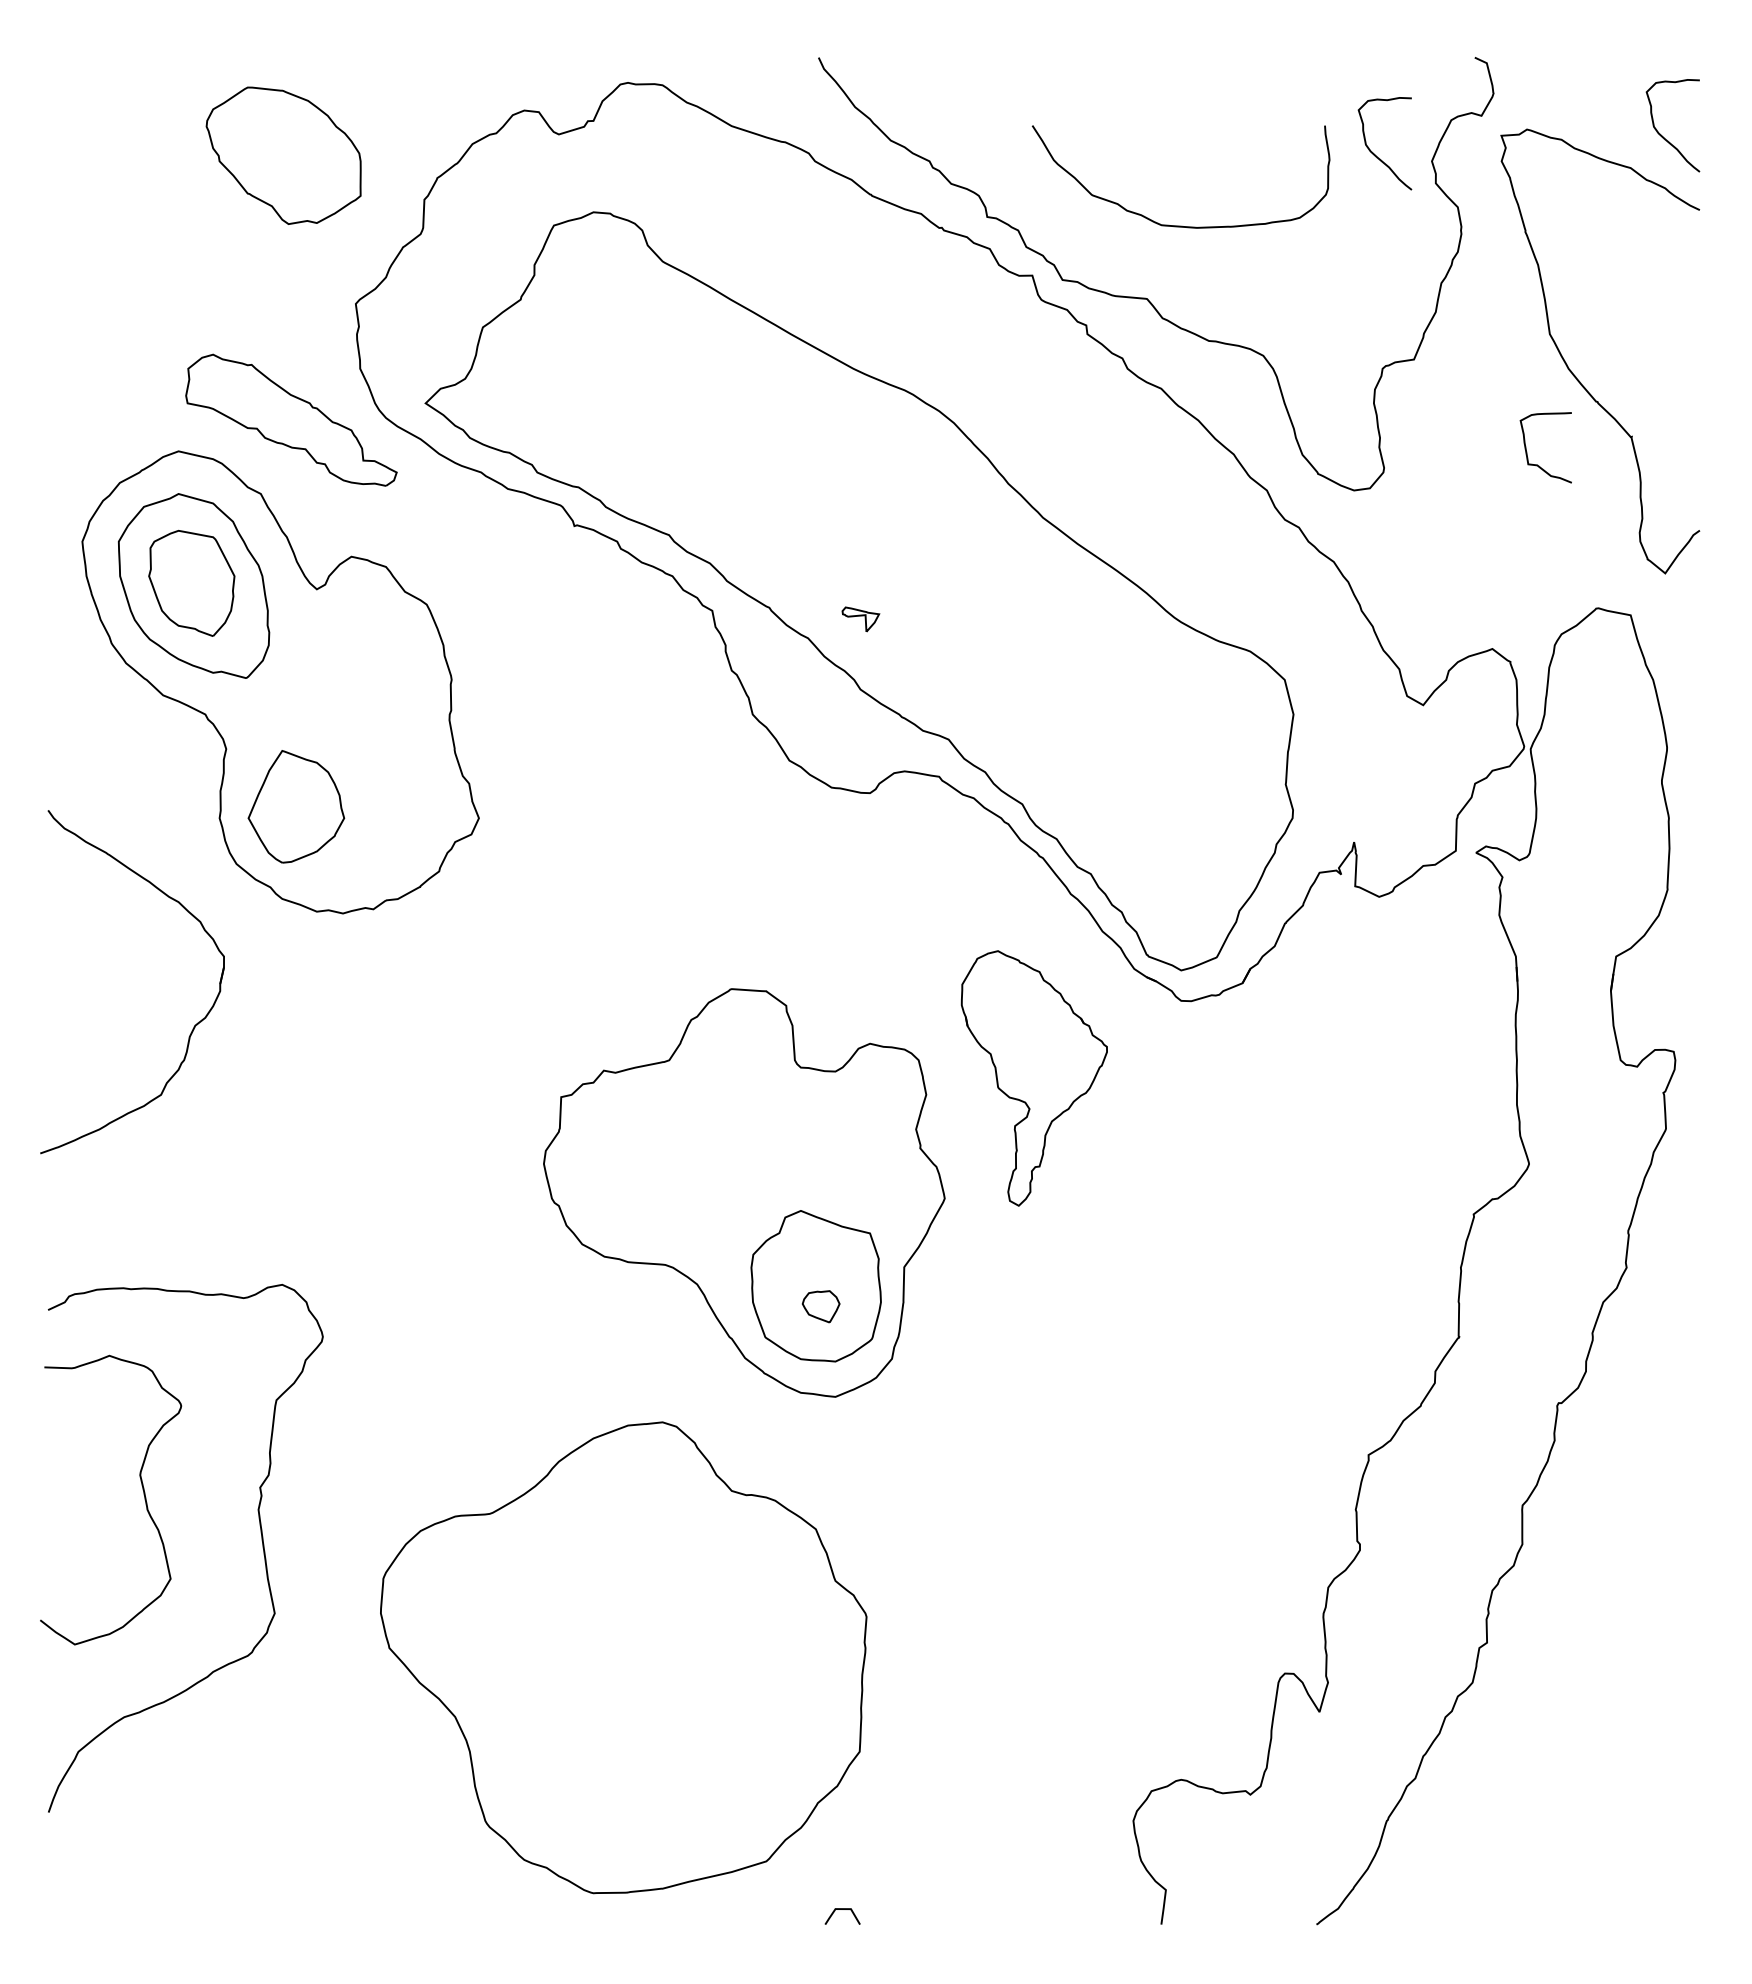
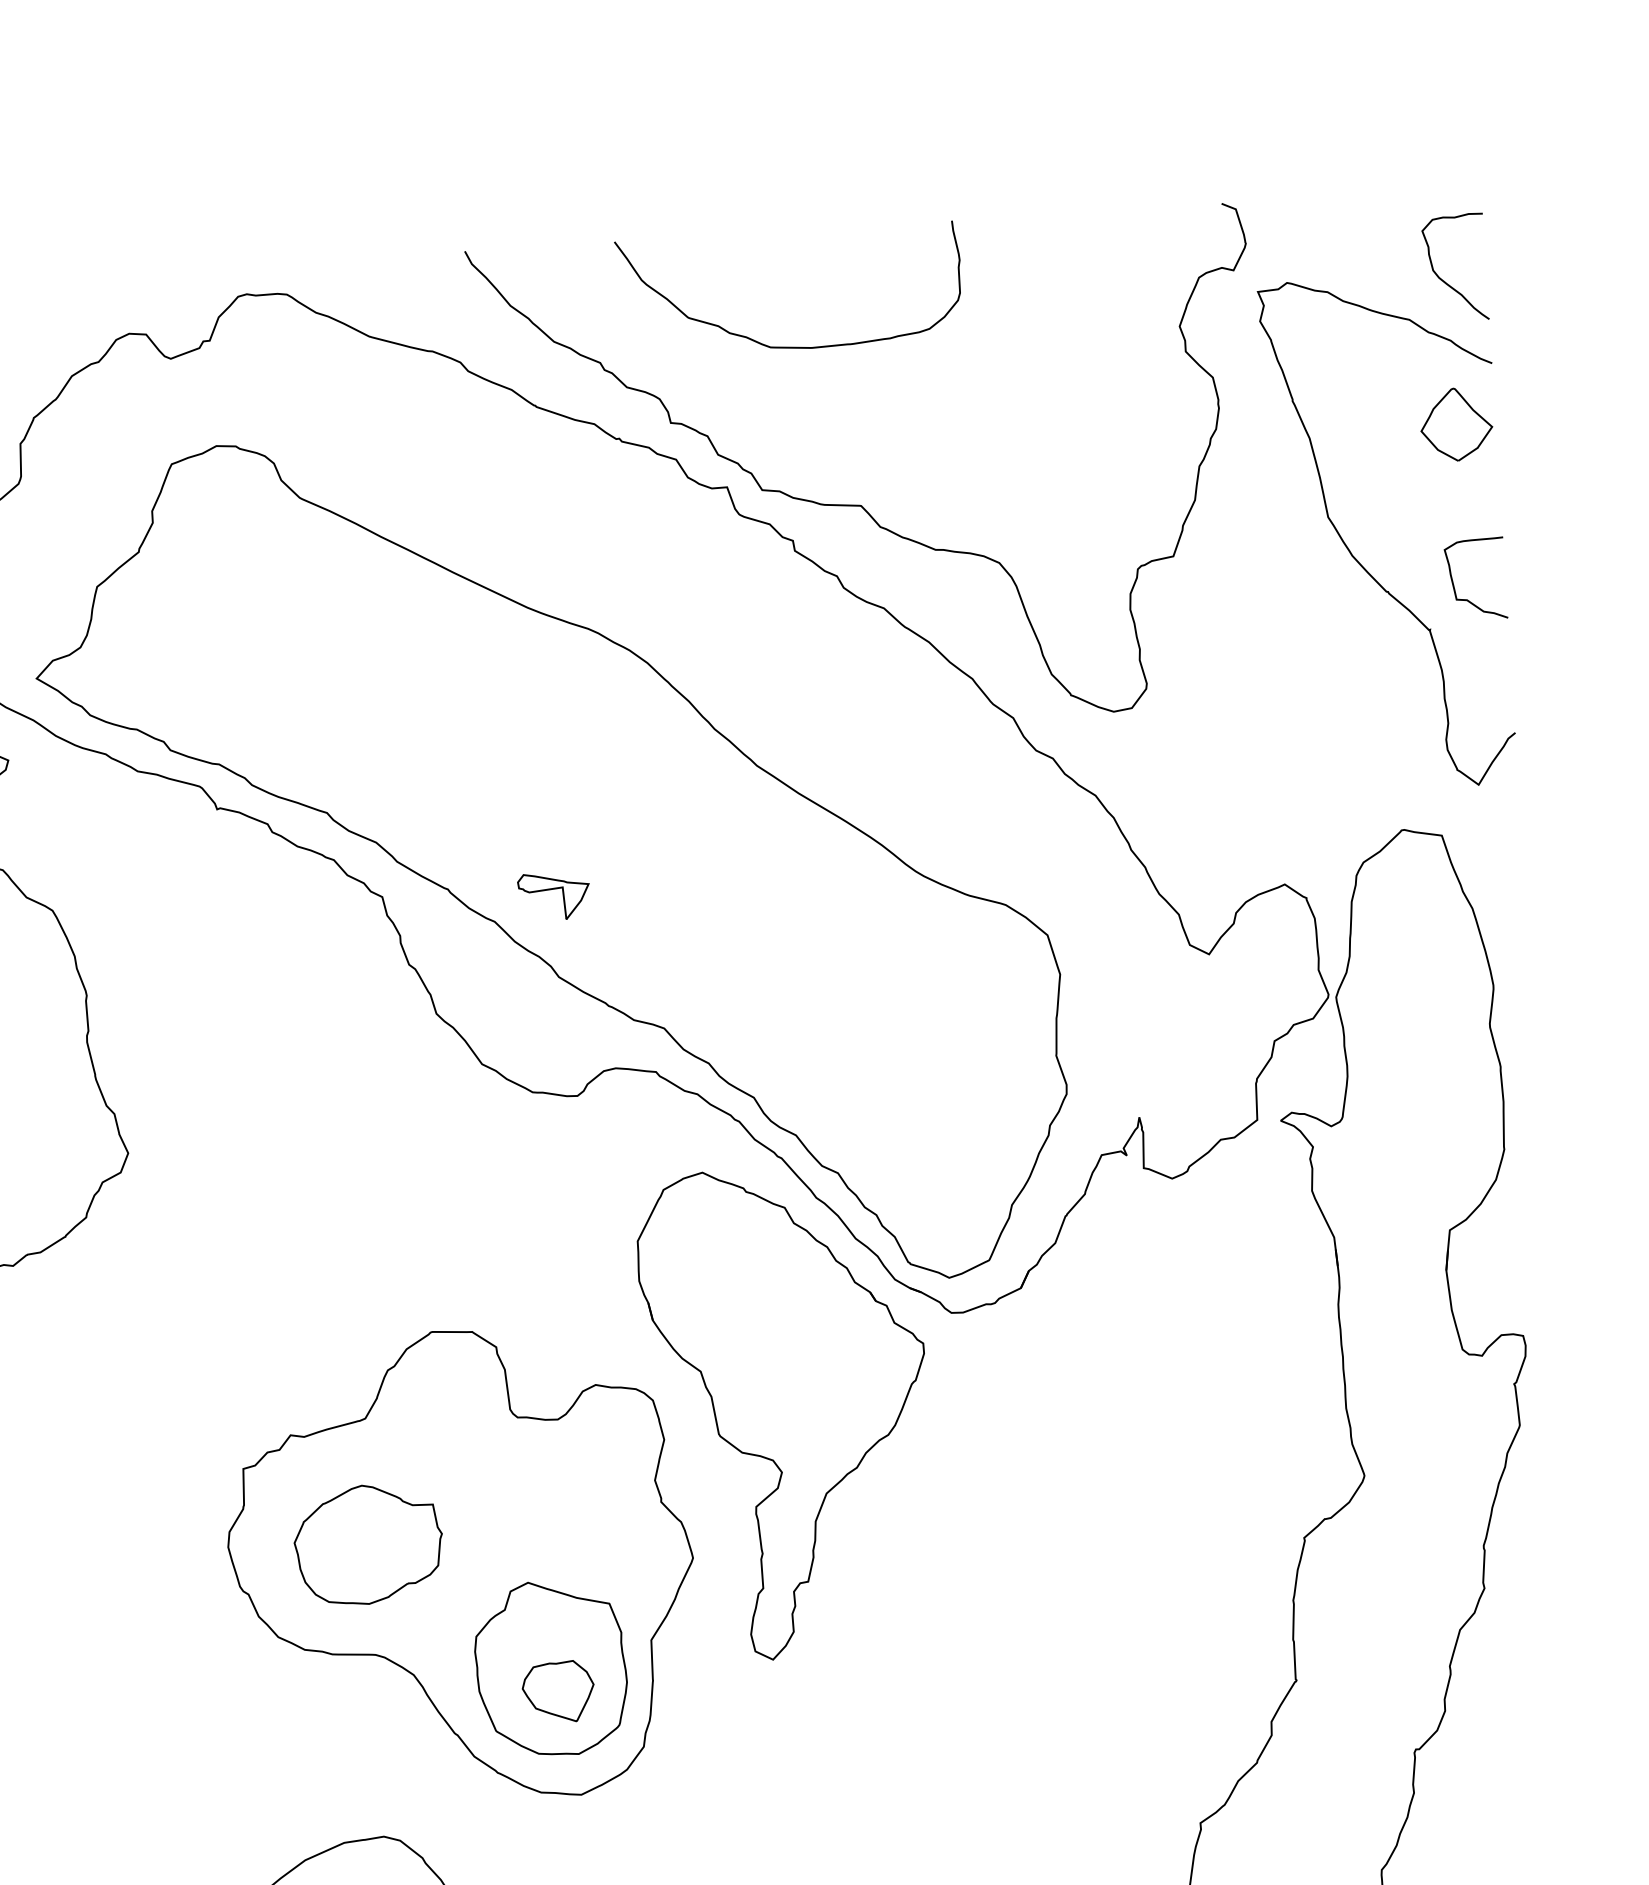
curve: (1374, 153) -> (1112, 321), removed
curve: (1180, 225) -> (792, 346), moved
part: (1665, 261) -> (1456, 425), added
curve: (1527, 451) -> (1454, 584), moved
part: (860, 619) -> (553, 896), size x1.67
part: (1034, 1078) -> (787, 1413), size x1.67
part: (664, 1169) -> (367, 1544), added
part: (820, 1306) -> (557, 1691), size x1.67

